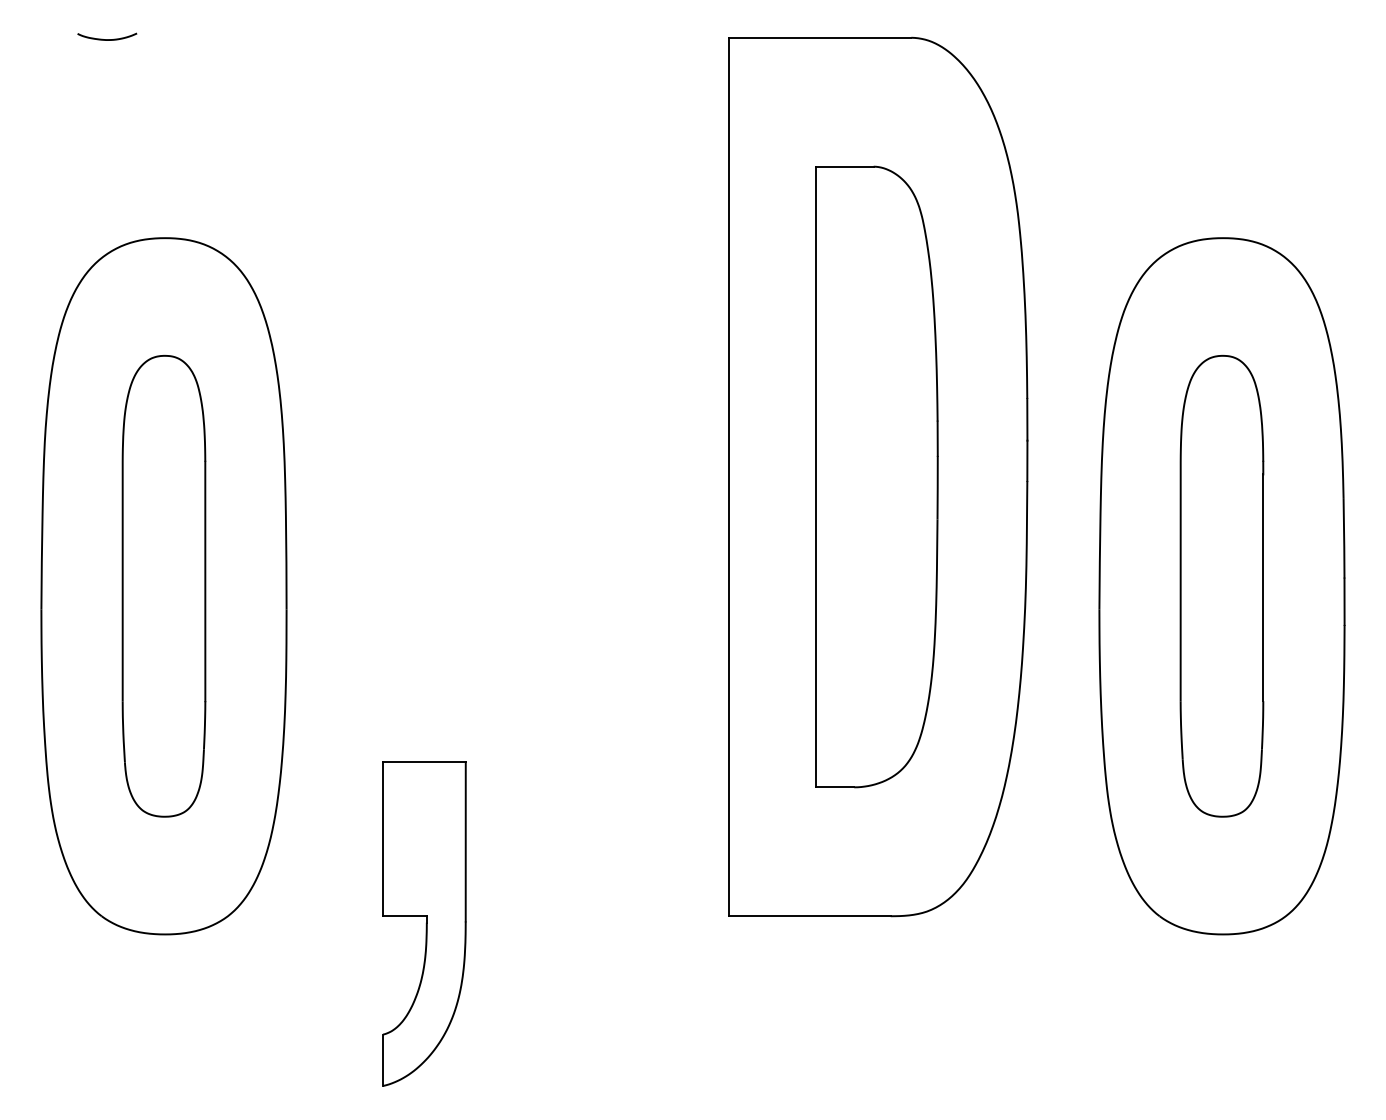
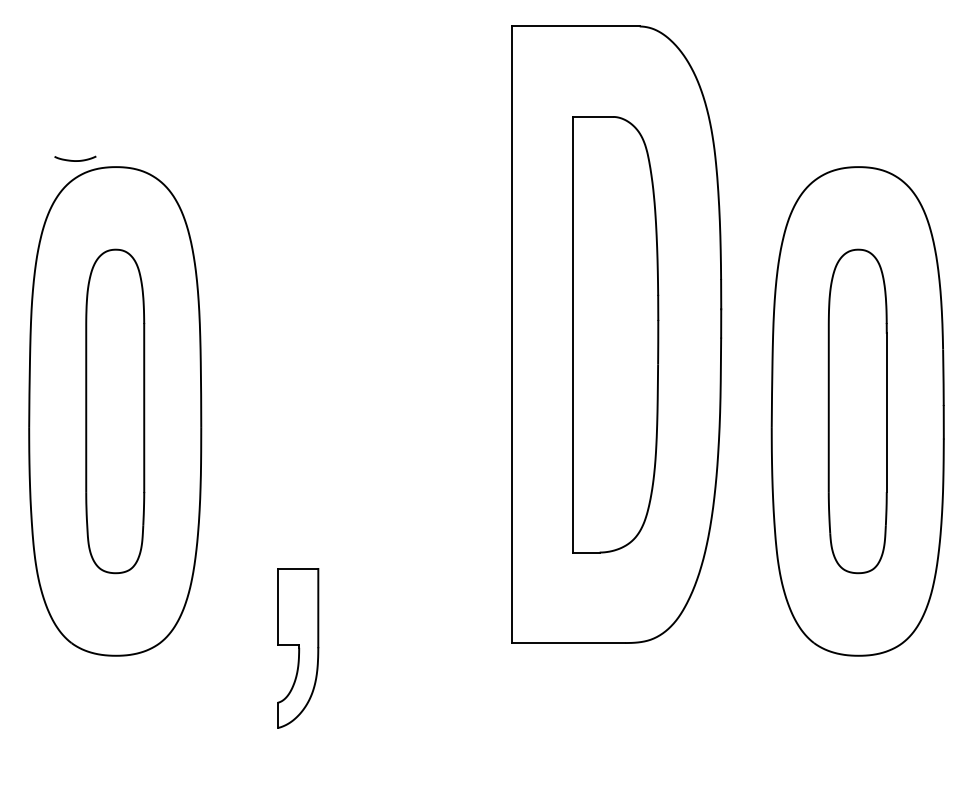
curve: (107, 39) -> (75, 160), moved
part: (423, 924) -> (297, 648), size x0.7

